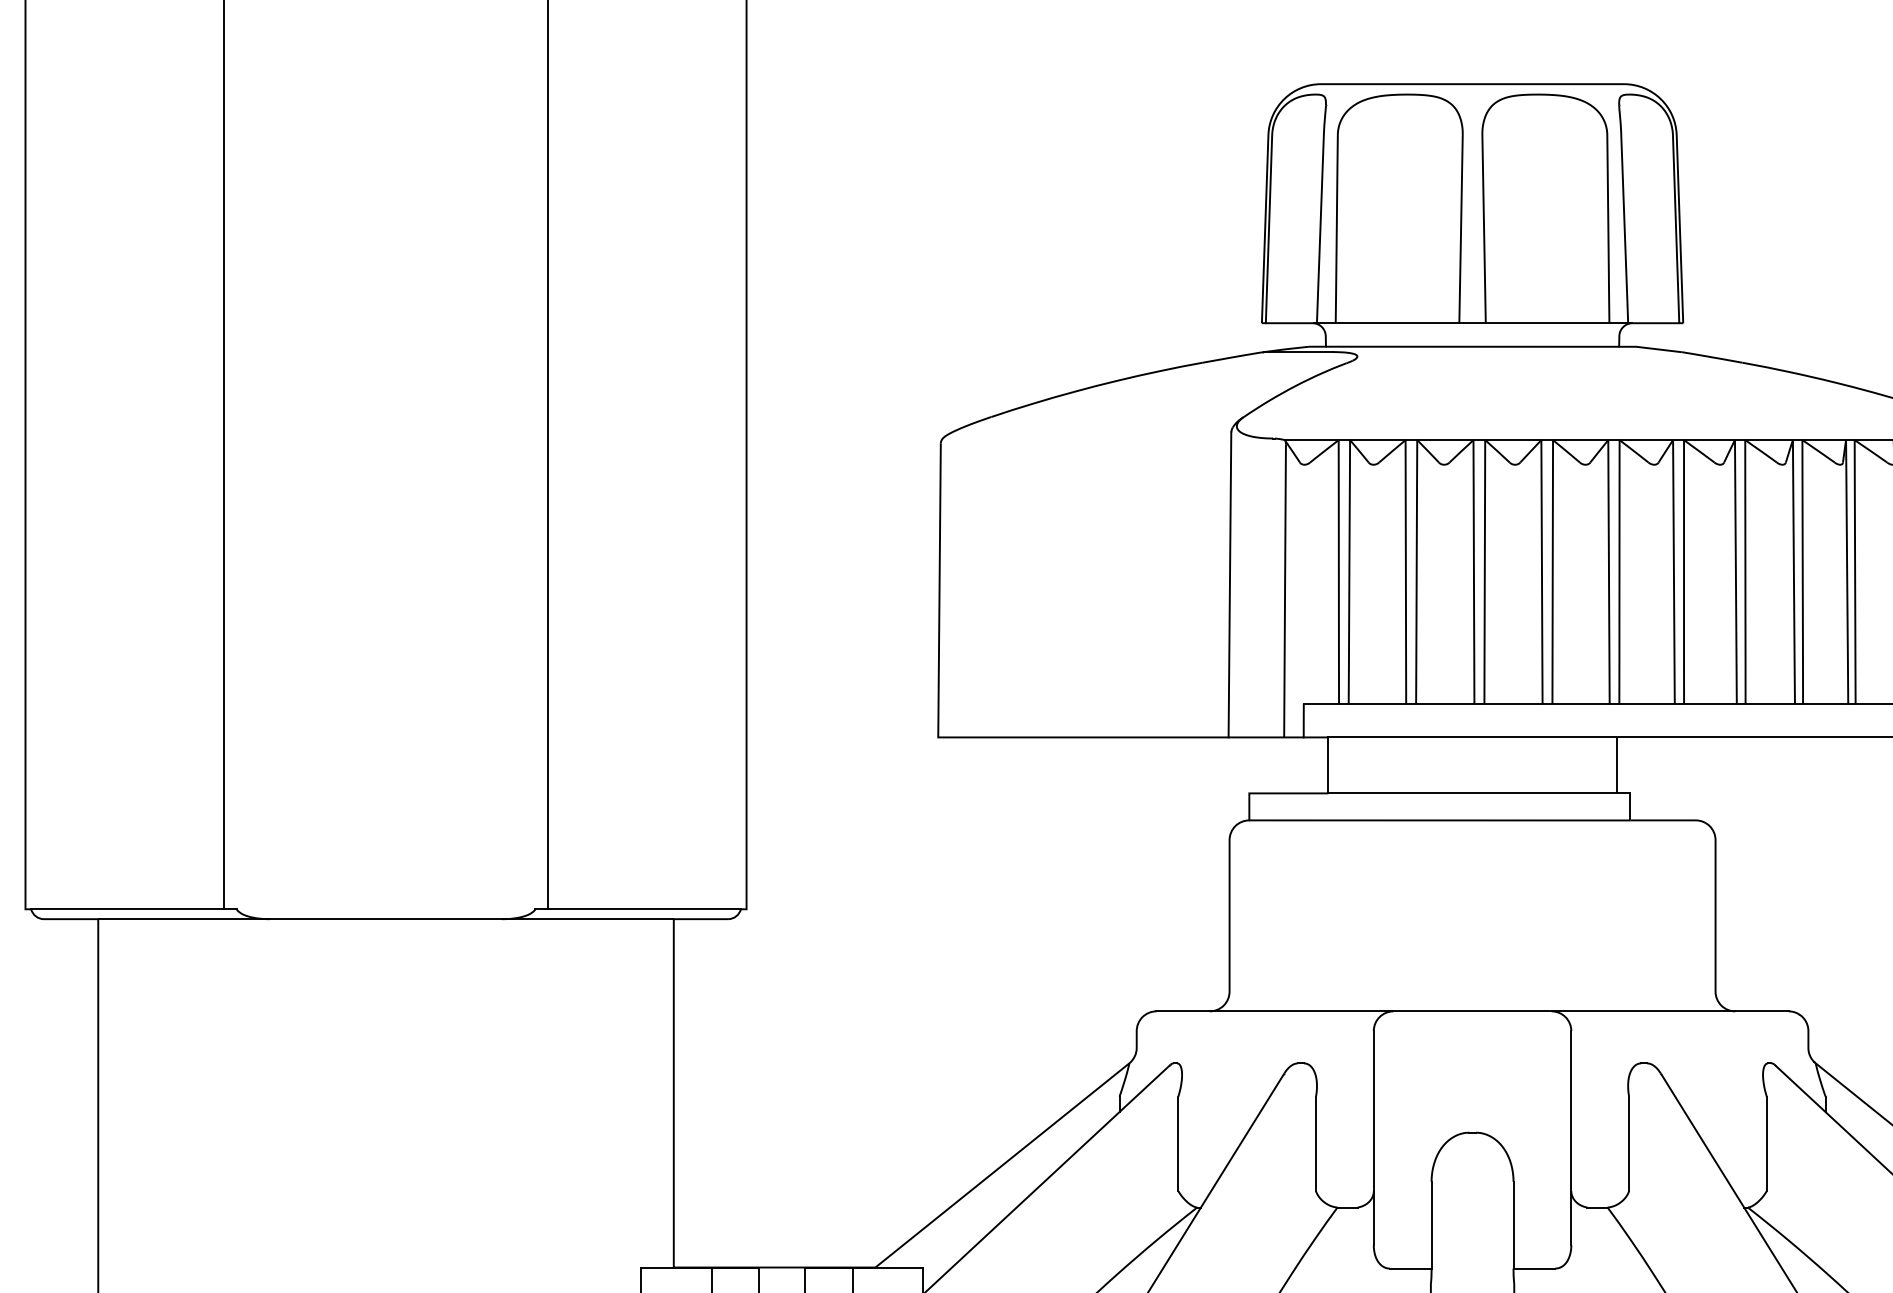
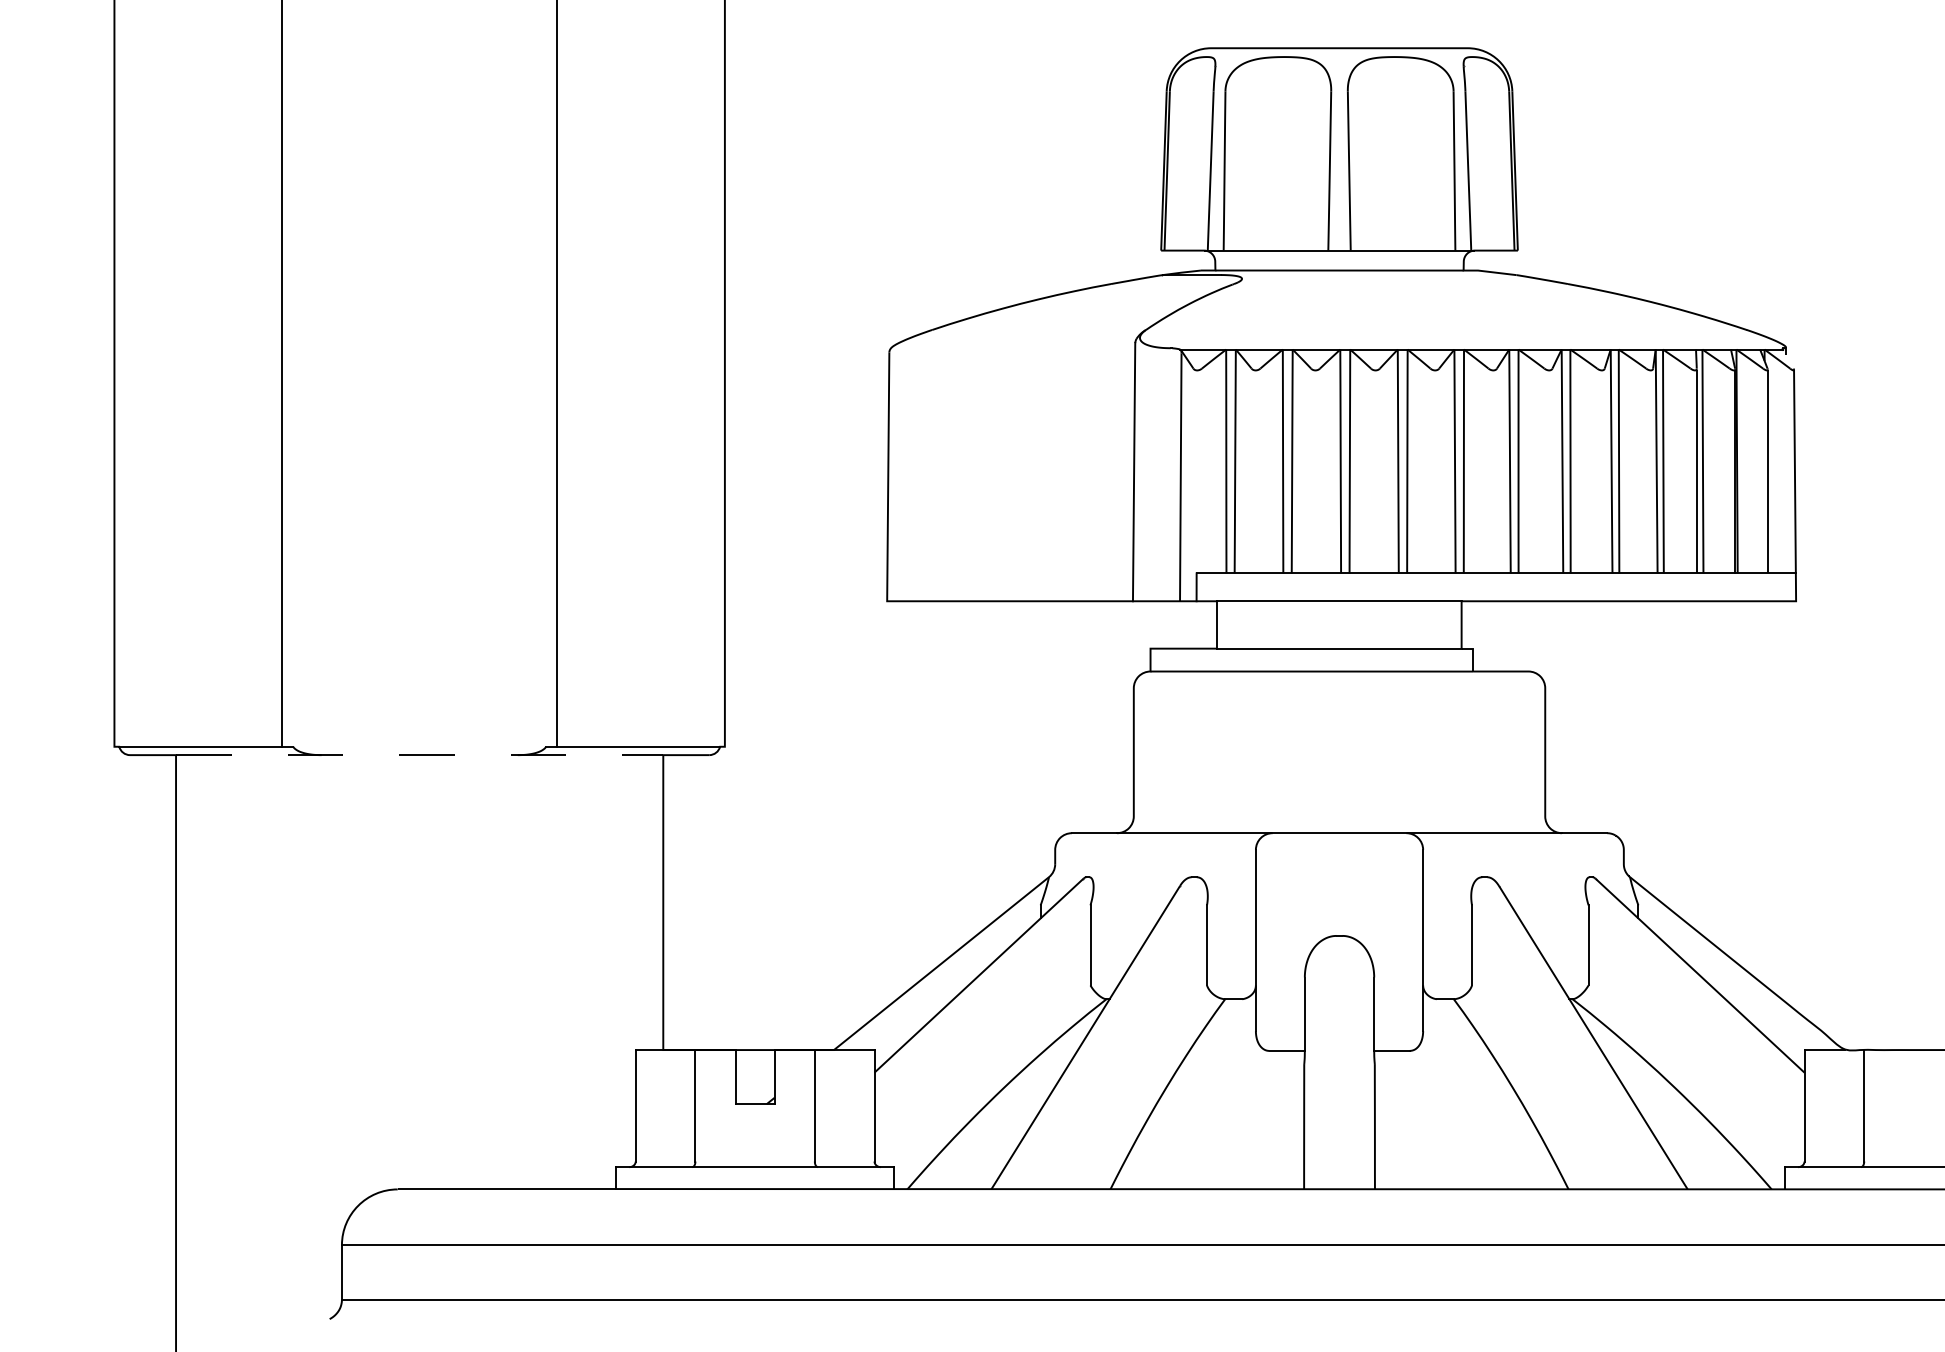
line: (385, 919) -> (419, 755), solid -> dashed

